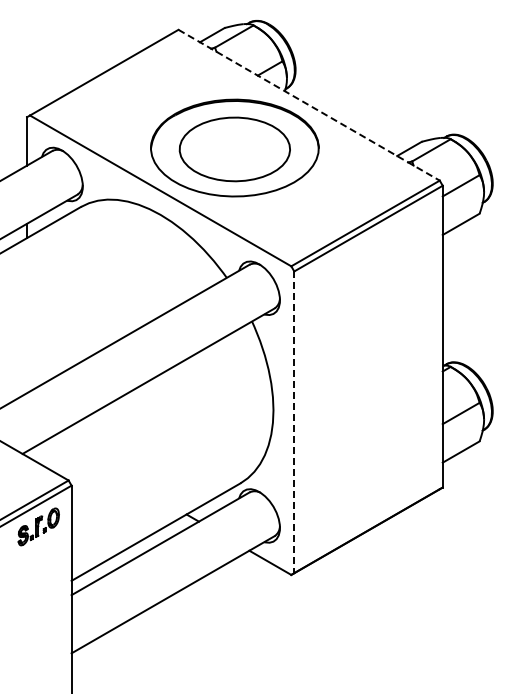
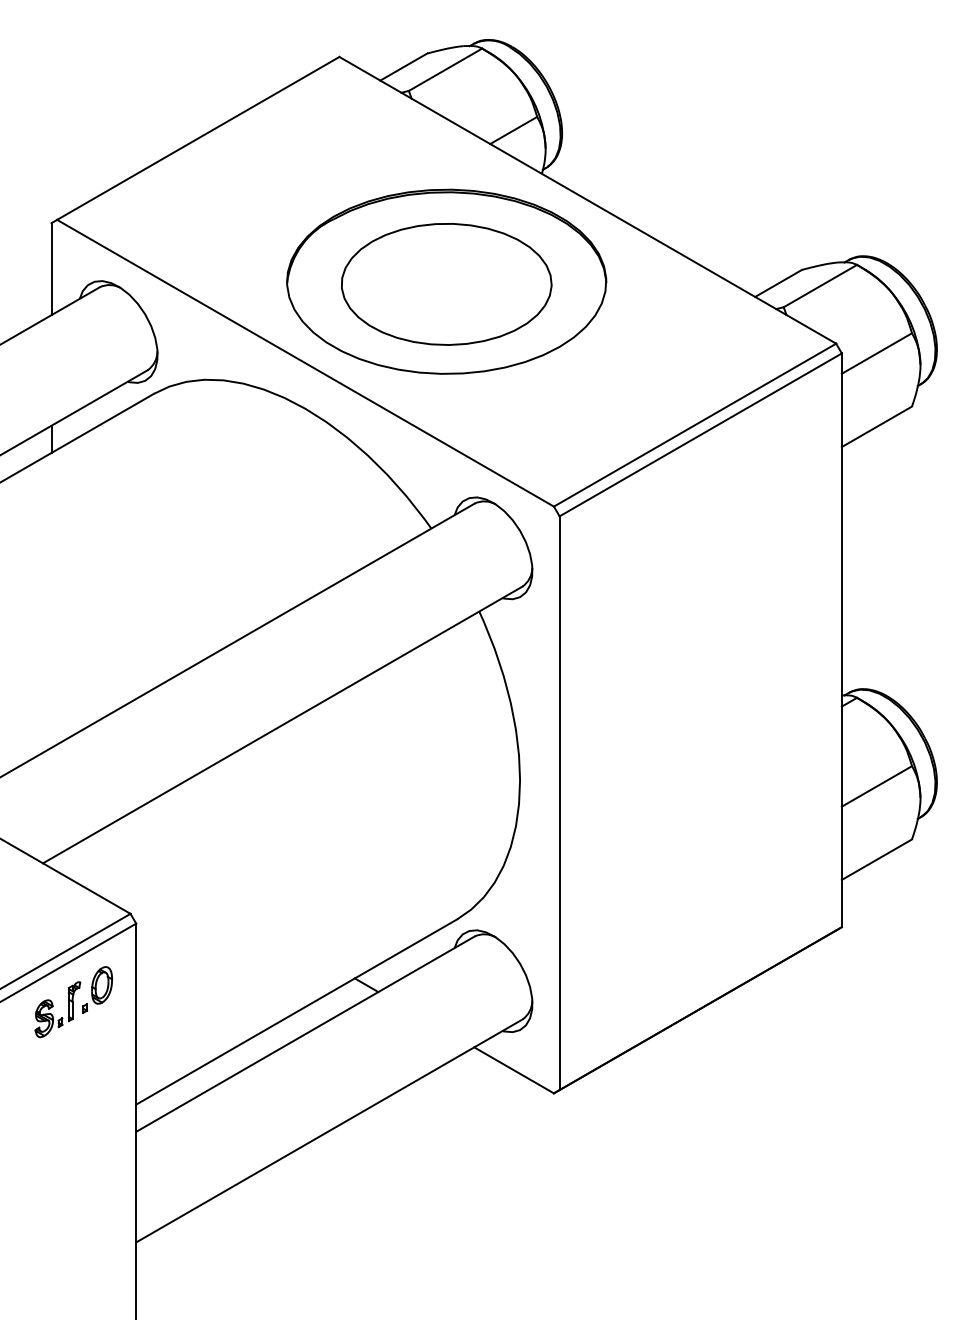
line: (309, 105) -> (588, 200), dashed -> solid
line: (294, 422) -> (560, 803), dashed -> solid

